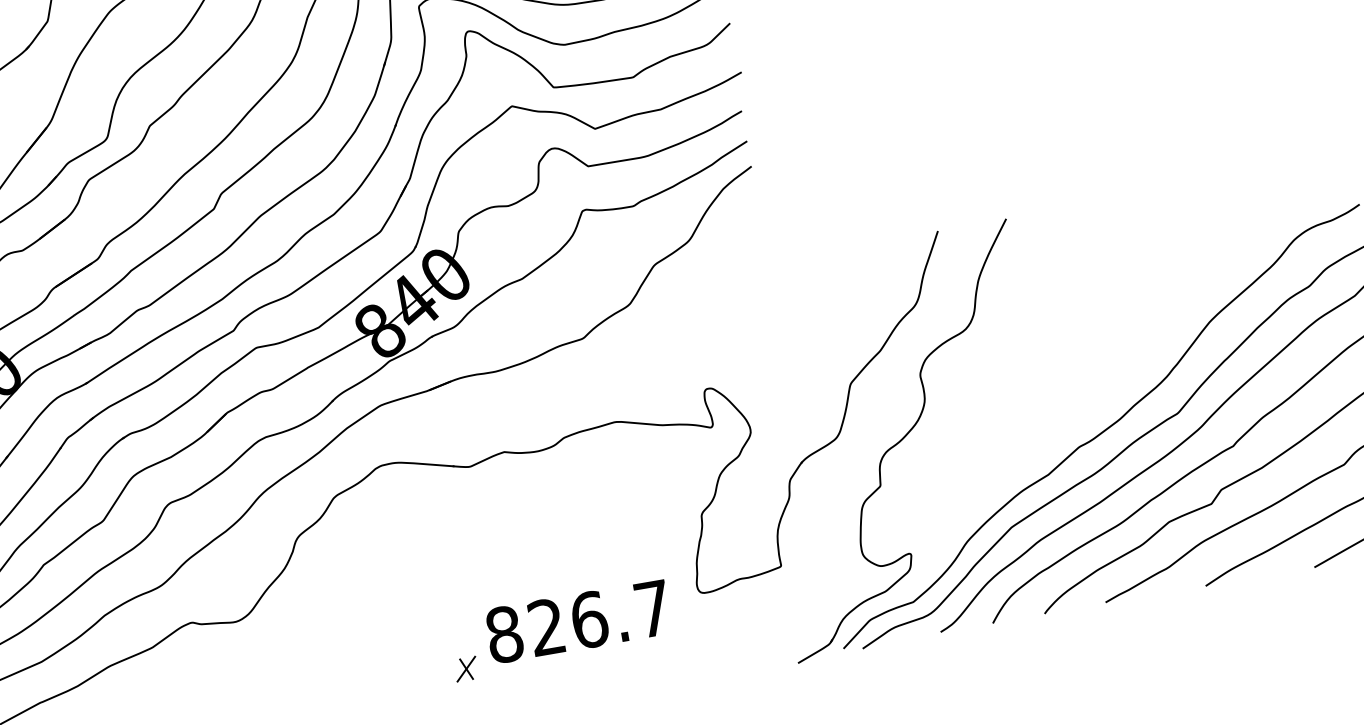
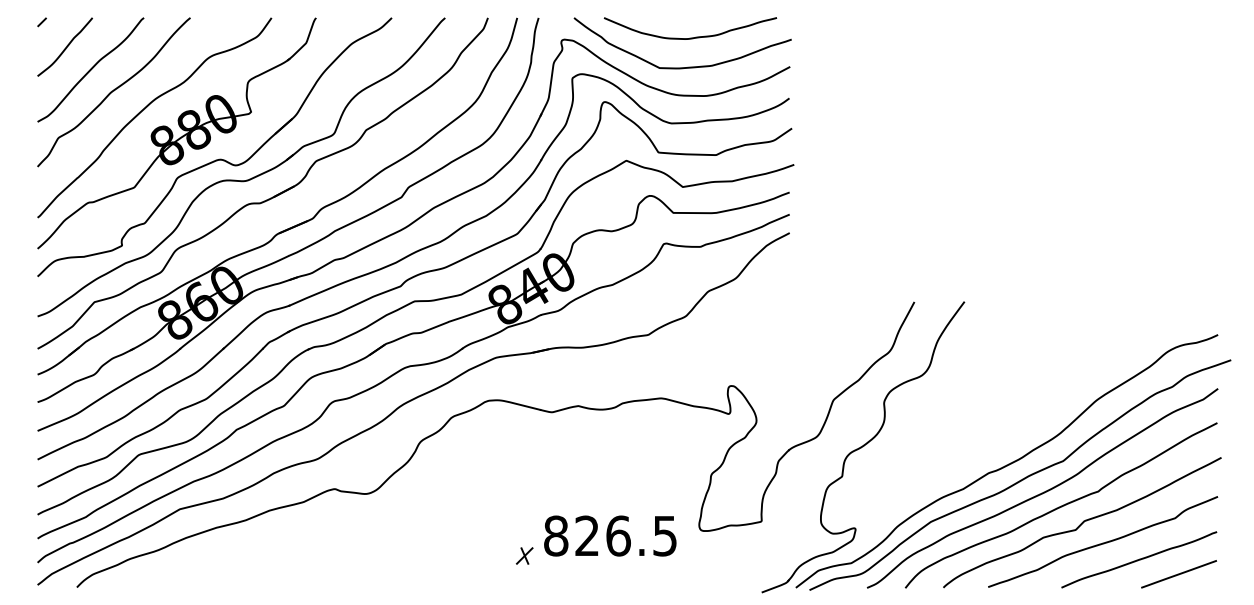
text: (652, 609) -> (664, 536), 826.7 -> 826.5

